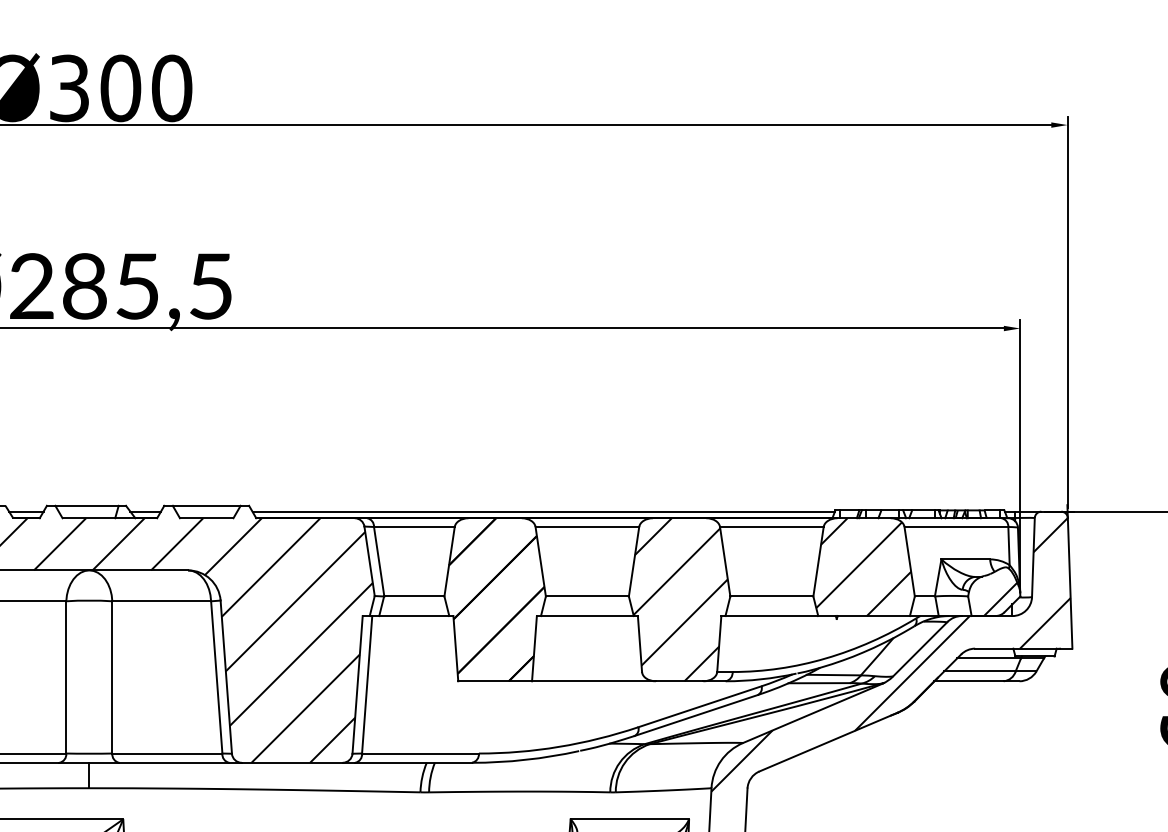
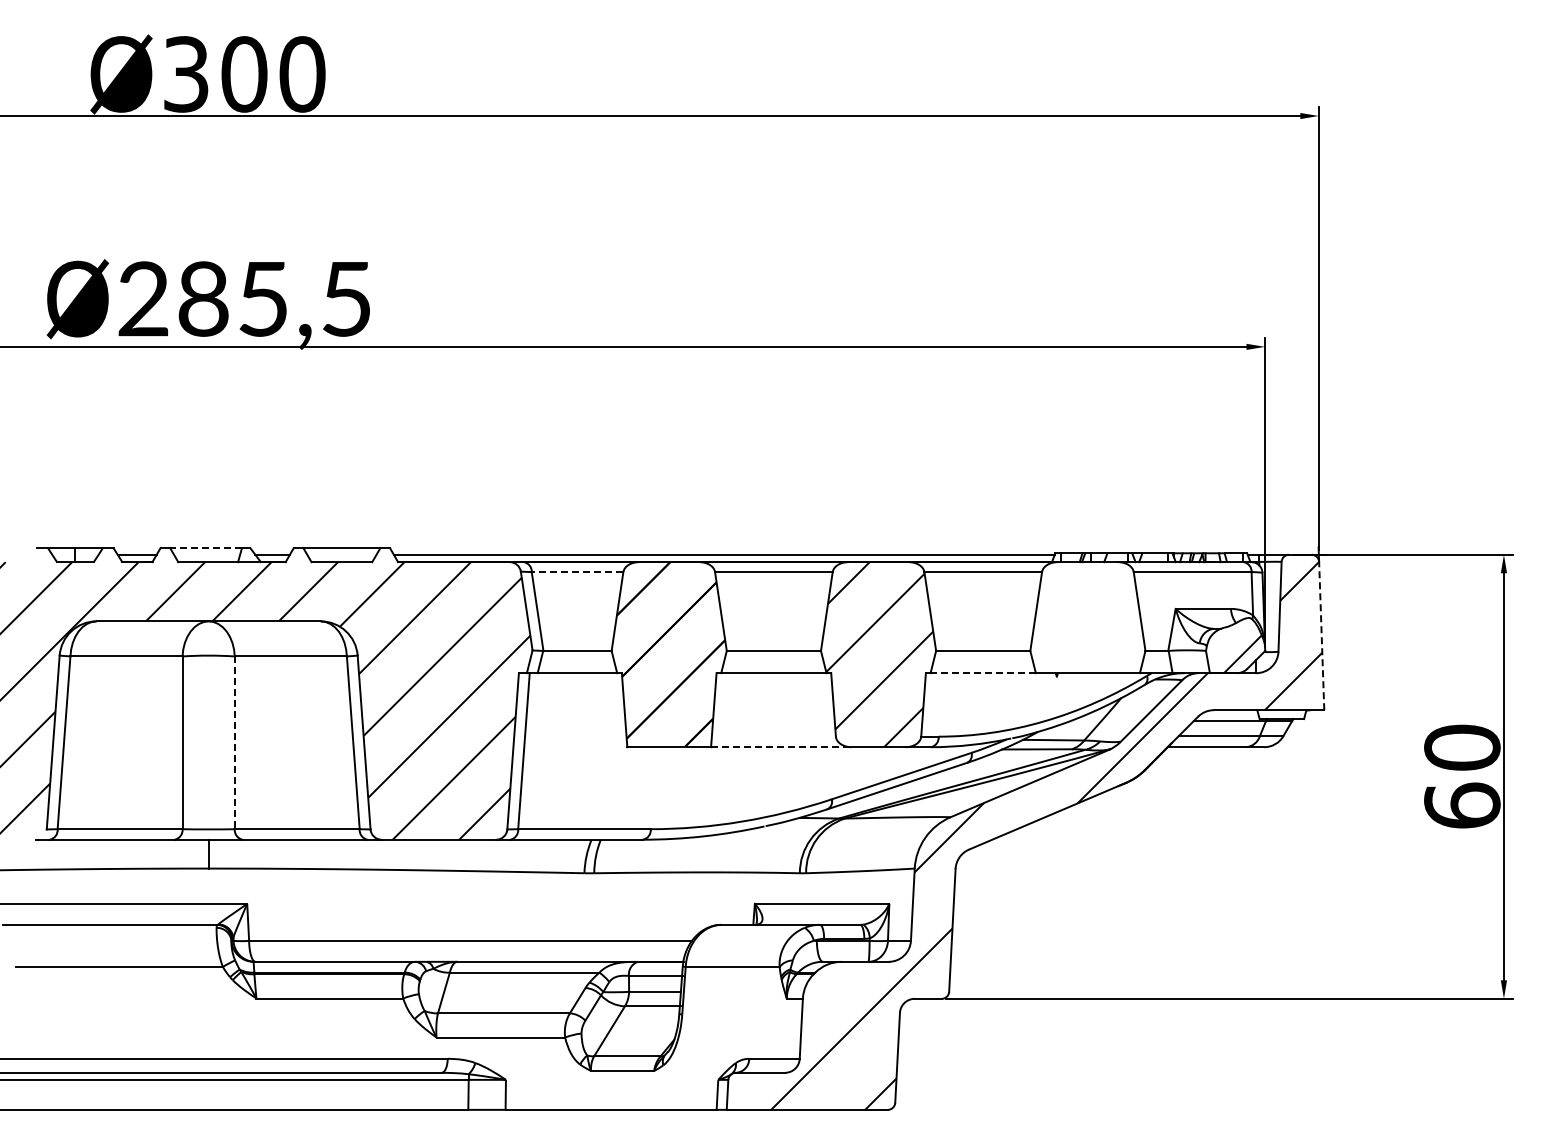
line: (87, 506) -> (206, 548), solid -> dashed
line: (414, 527) -> (577, 572), solid -> dashed
hatch: (863, 566) -> (1087, 617), removed
line: (1069, 582) -> (1321, 635), solid -> dashed
line: (772, 616) -> (983, 673), solid -> dashed
line: (112, 678) -> (234, 743), solid -> dashed
line: (594, 681) -> (781, 747), solid -> dashed

